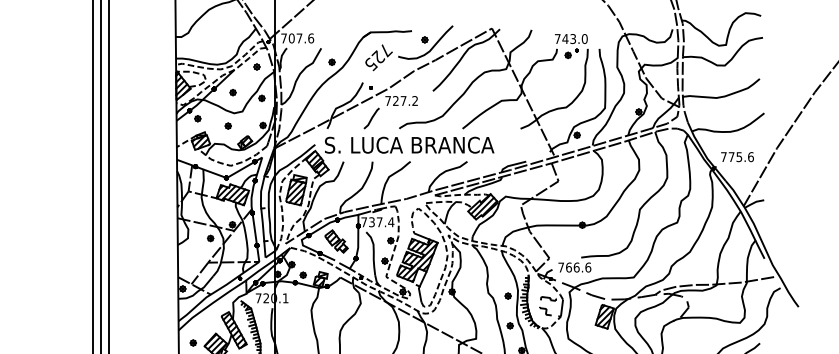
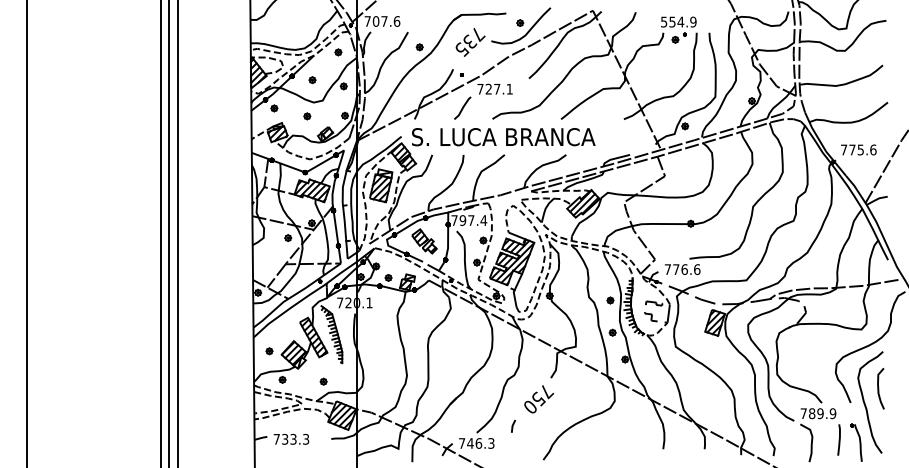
text: (571, 38) -> (678, 21), 743.0 -> 554.9
text: (378, 56) -> (469, 41), 725 -> 735
text: (414, 100) -> (509, 88), 727.2 -> 727.1
text: (371, 222) -> (462, 220), 737.4 -> 797.4
text: (569, 267) -> (676, 269), 766.6 -> 776.6

